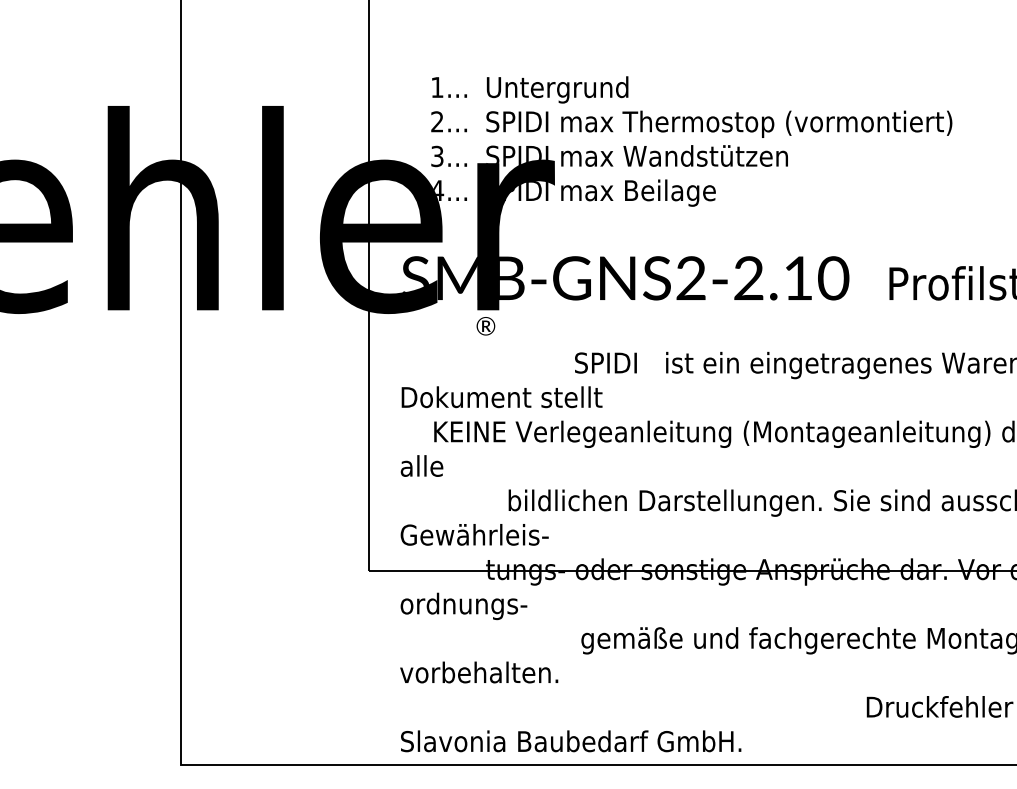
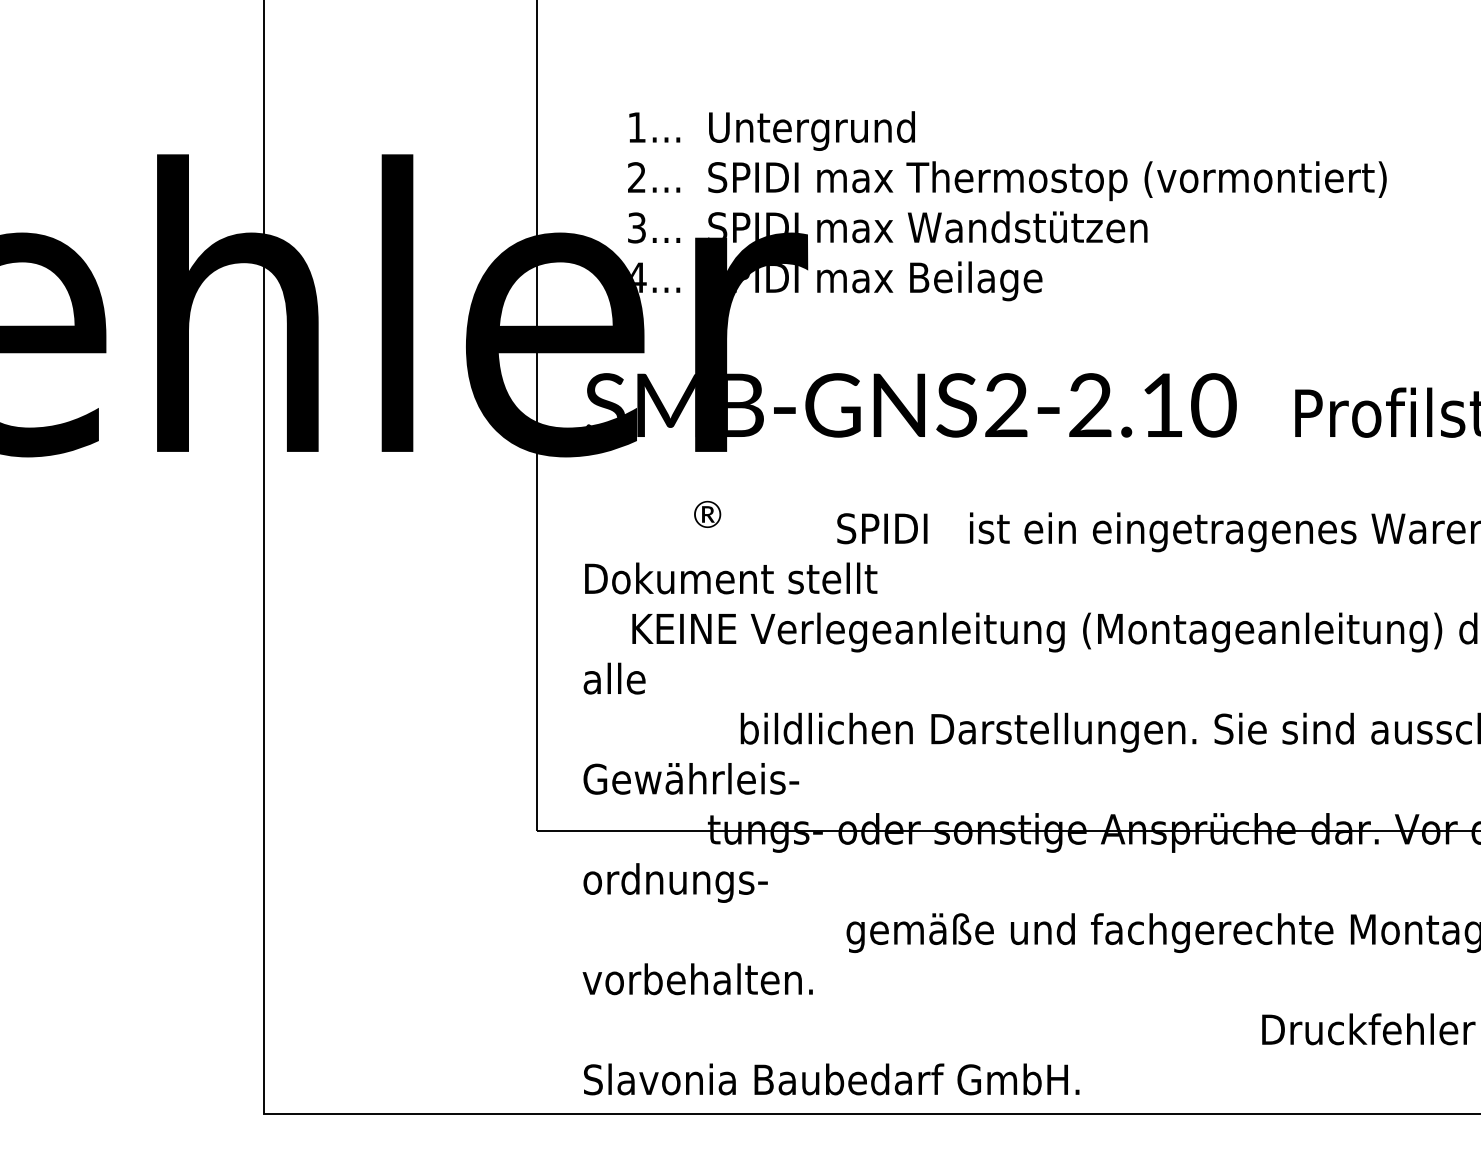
text: (485, 326) -> (707, 514), moved

